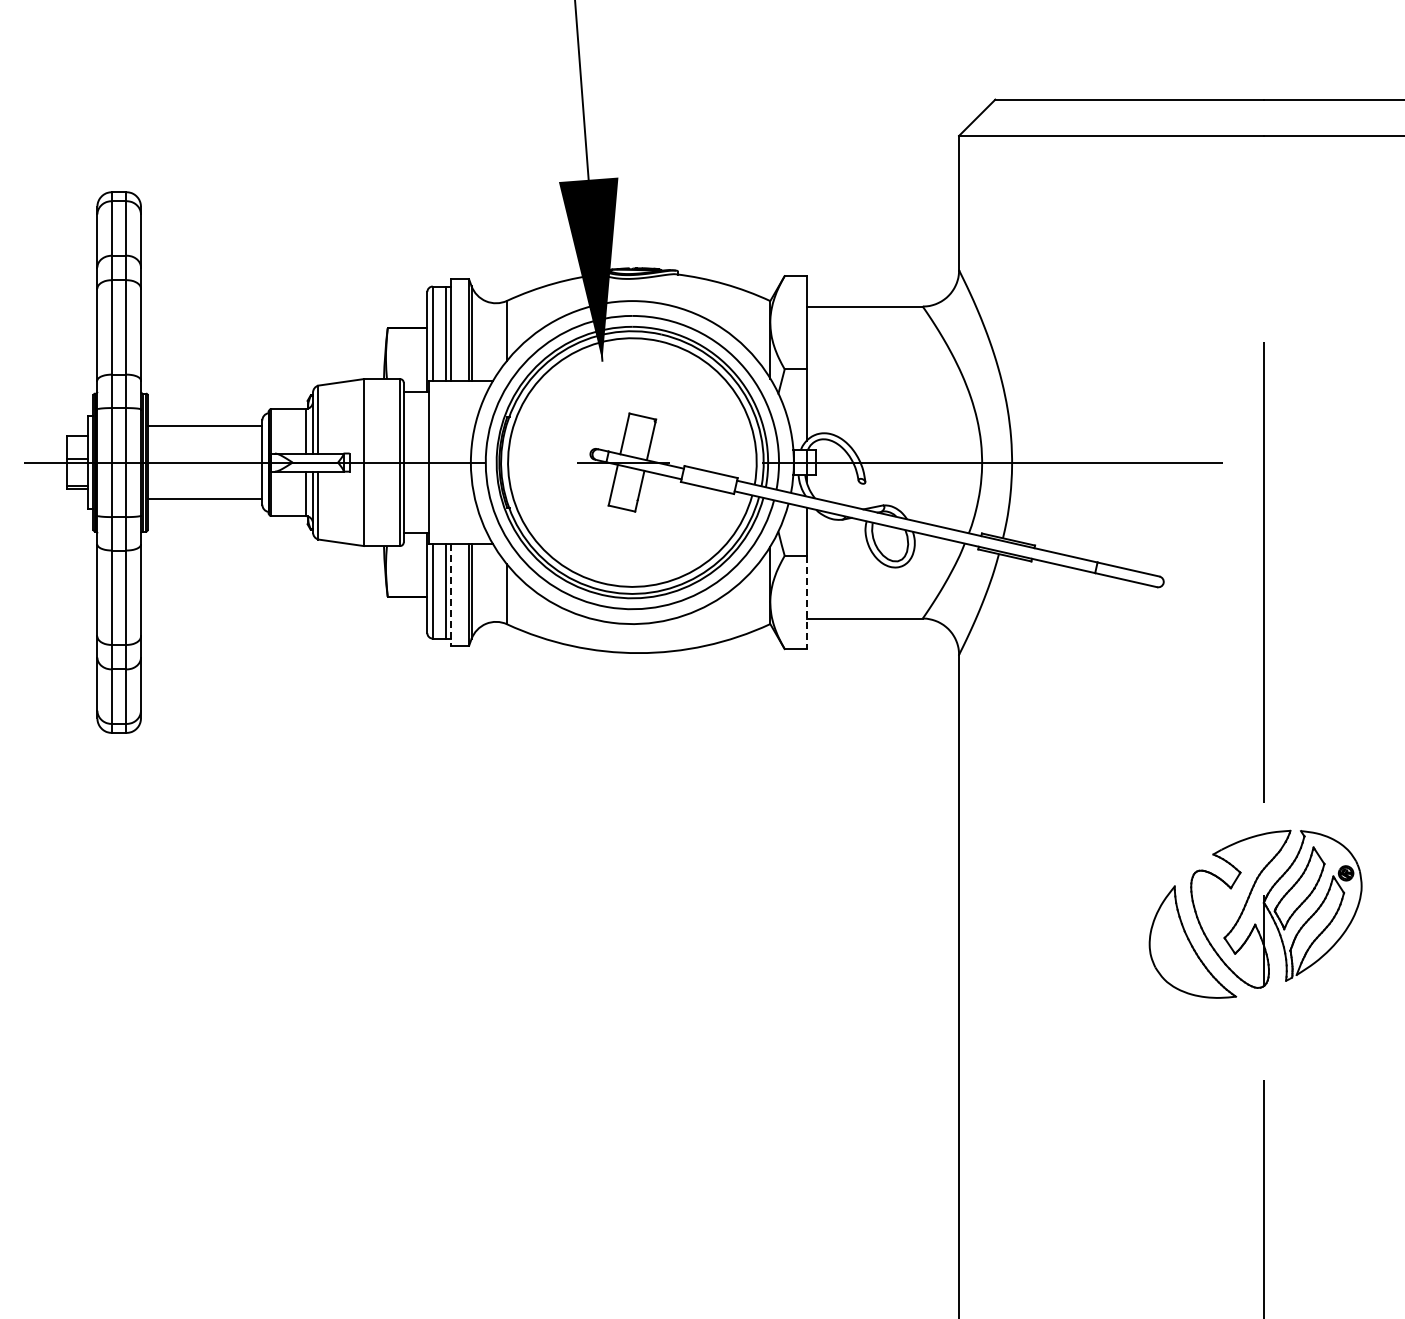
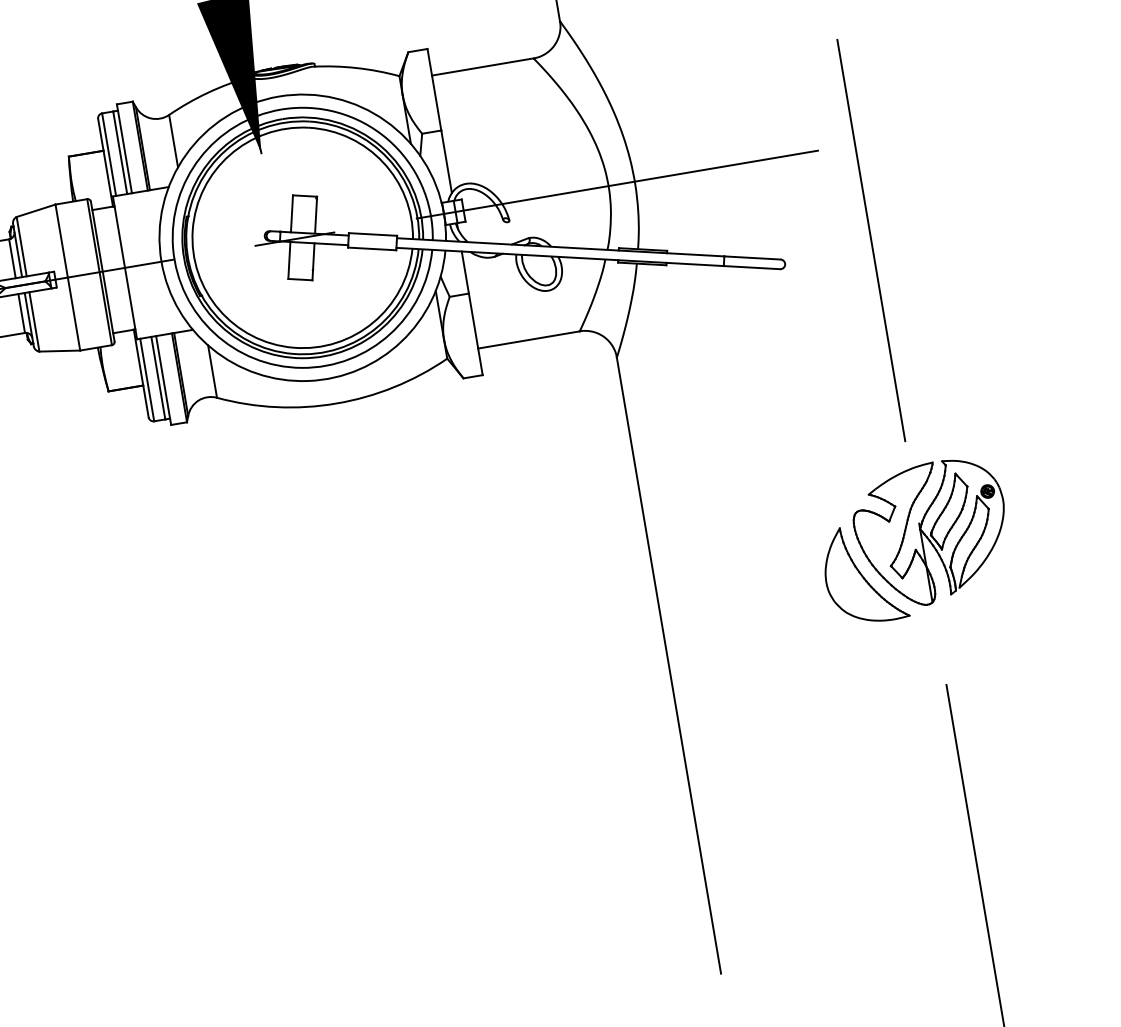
line: (450, 595) -> (163, 380), dashed -> solid
line: (806, 602) -> (475, 334), dashed -> solid

